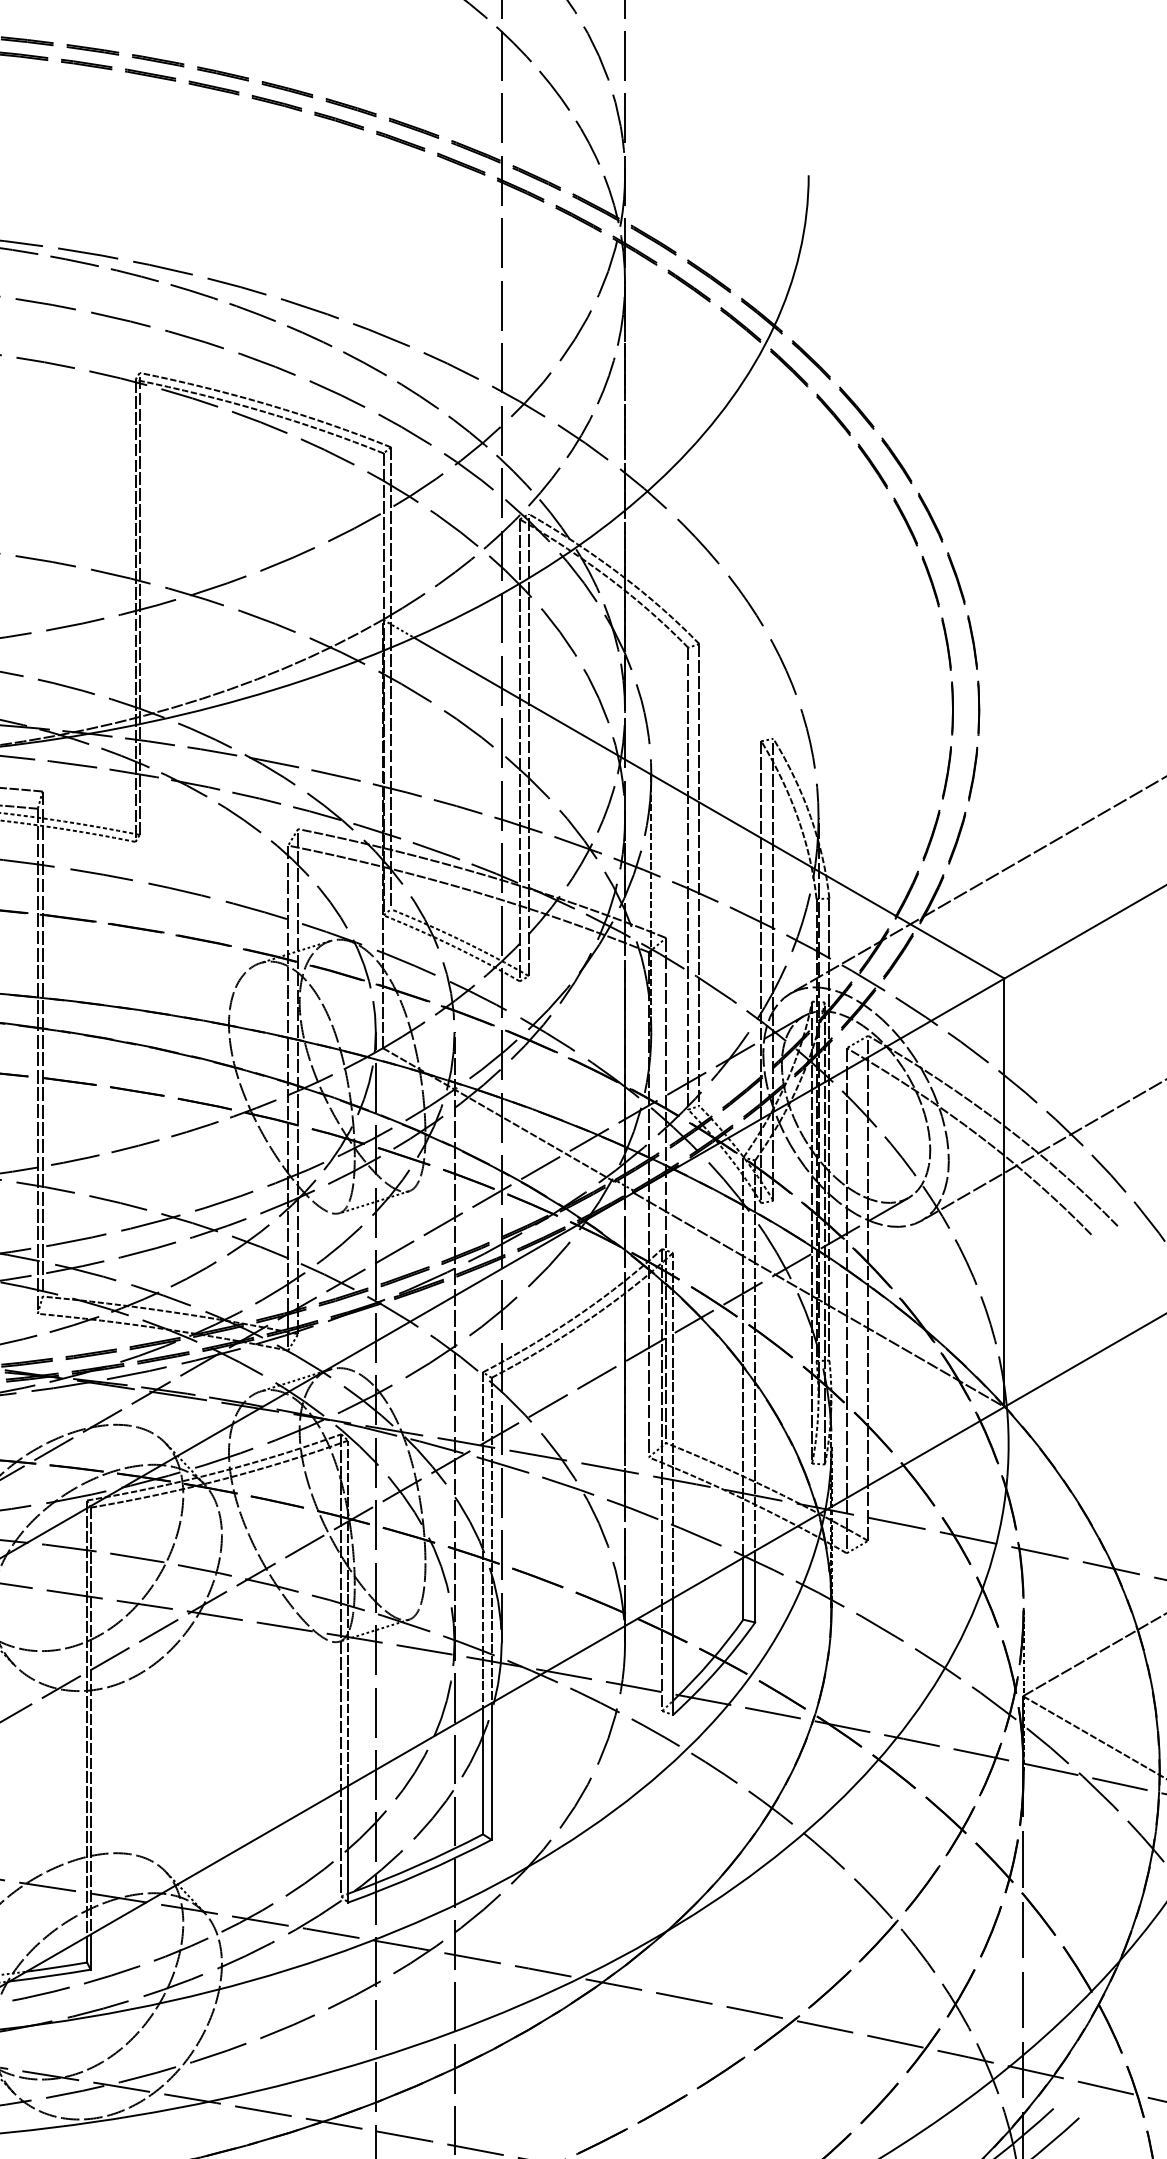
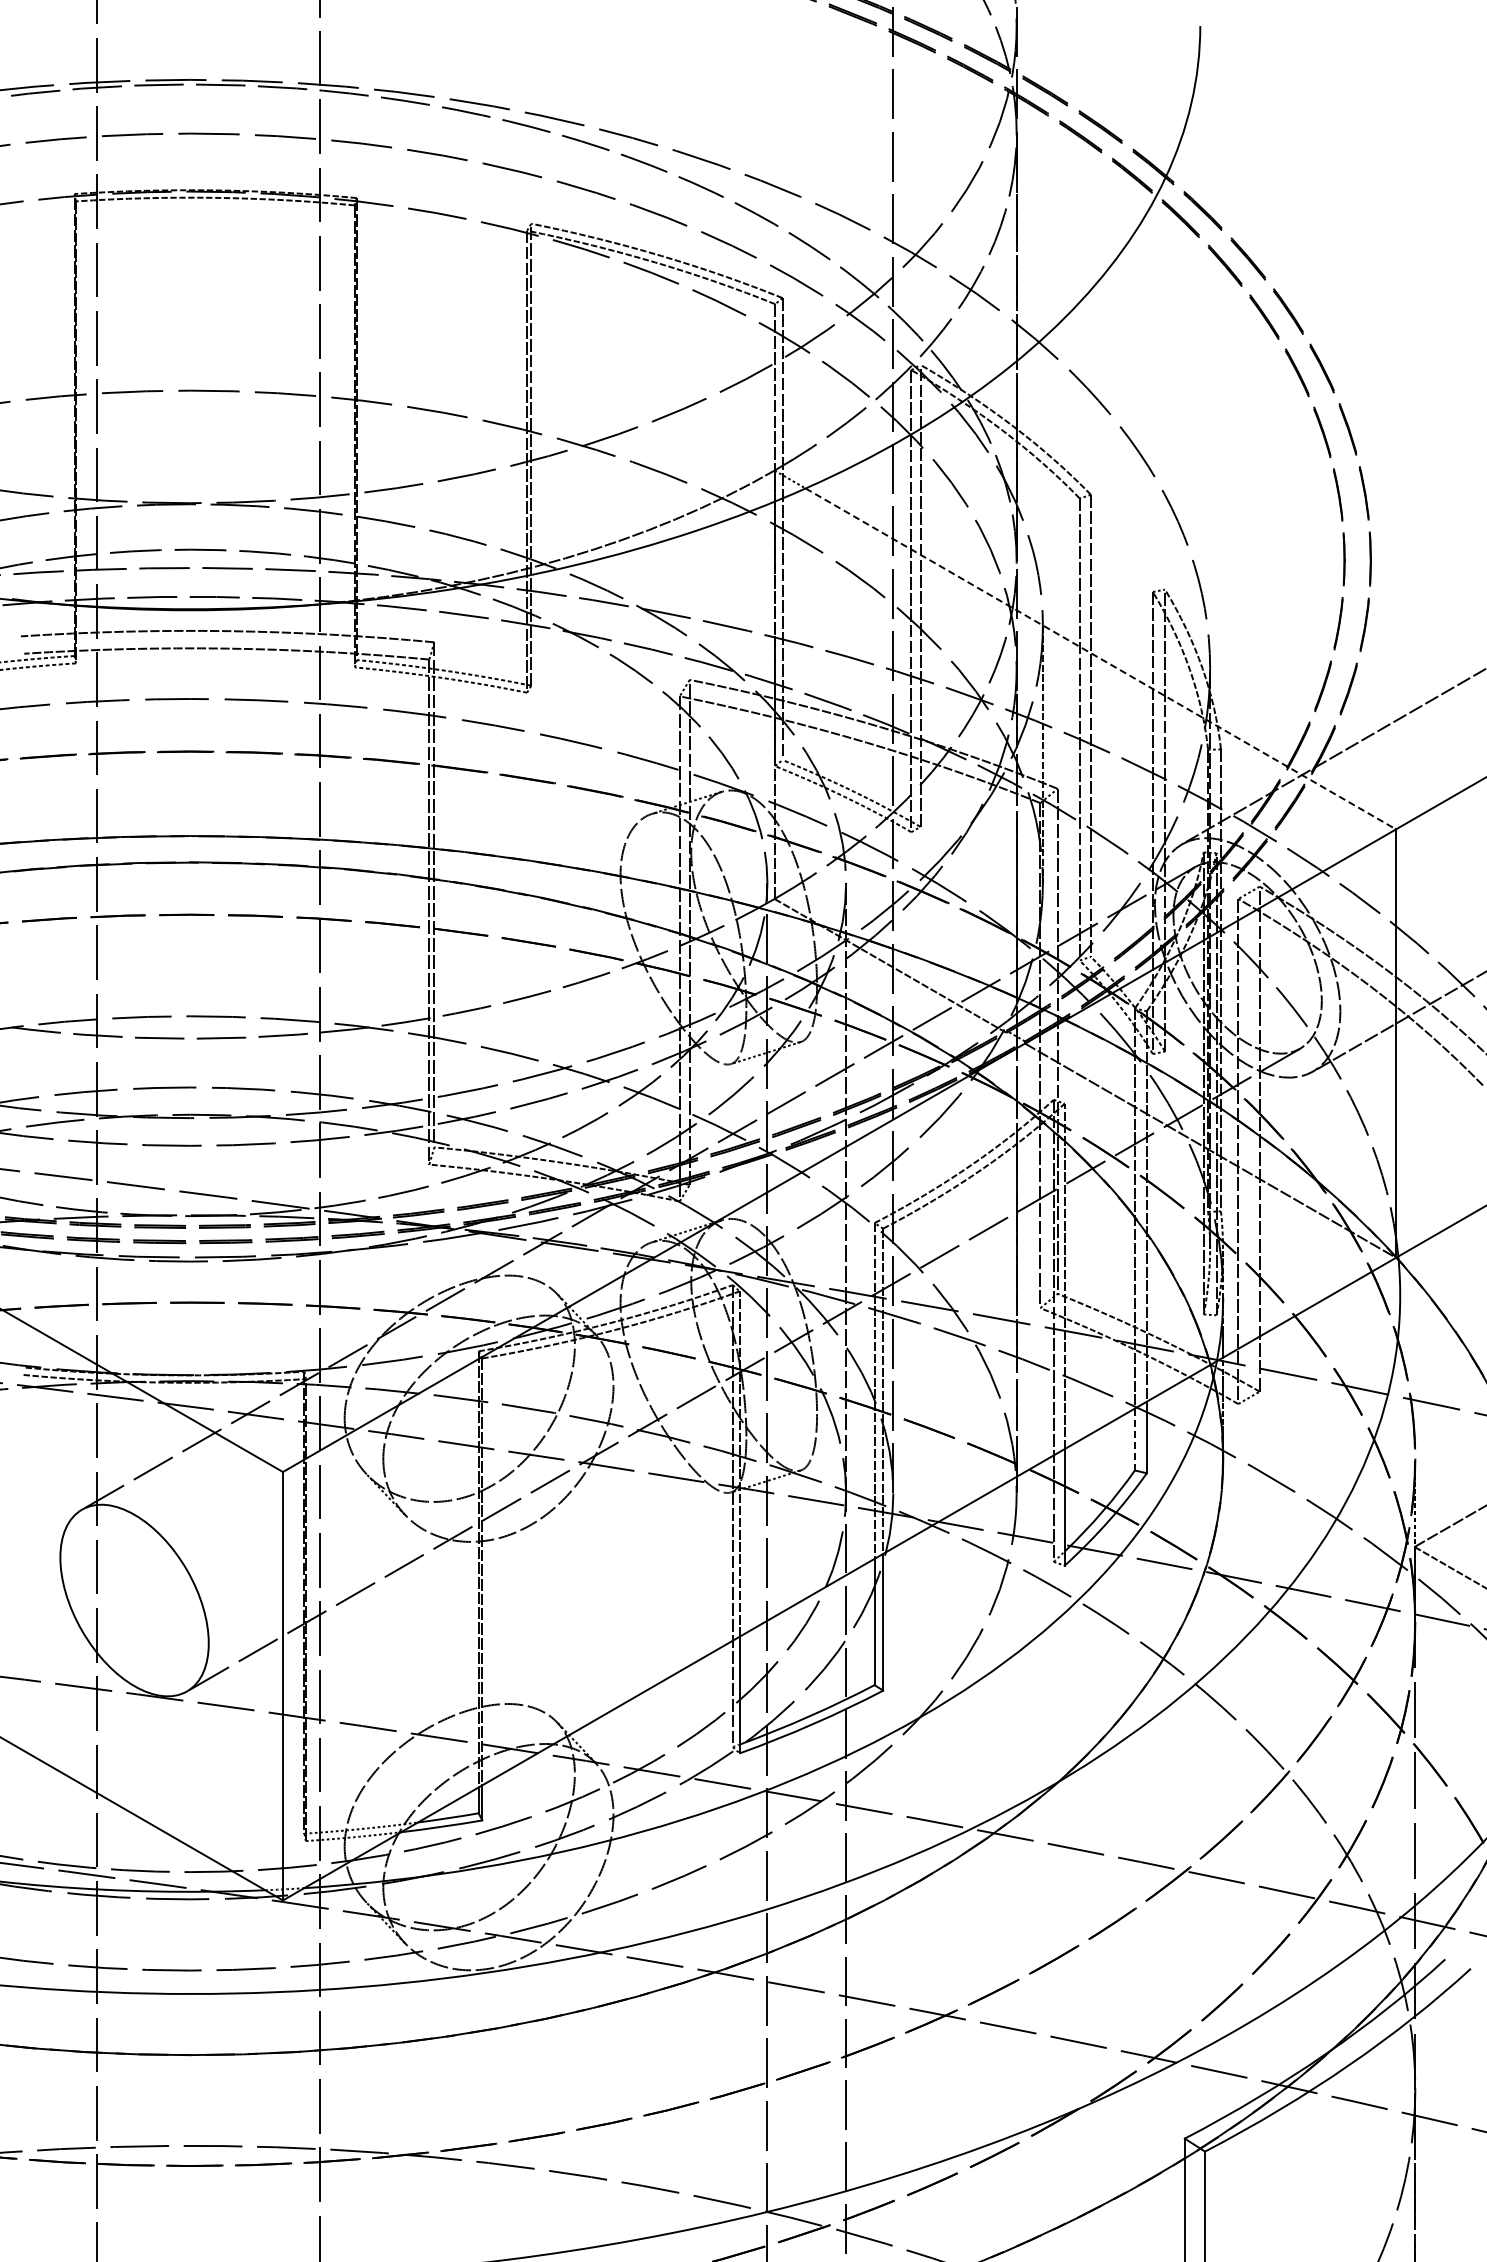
line: (708, 807) -> (1100, 658), solid -> dashed
line: (742, 1588) -> (1134, 1439), solid -> dashed

